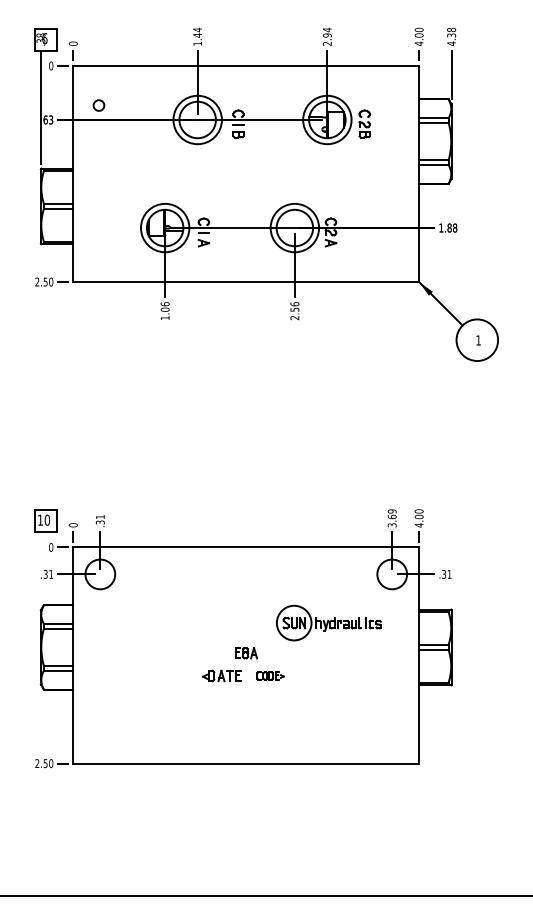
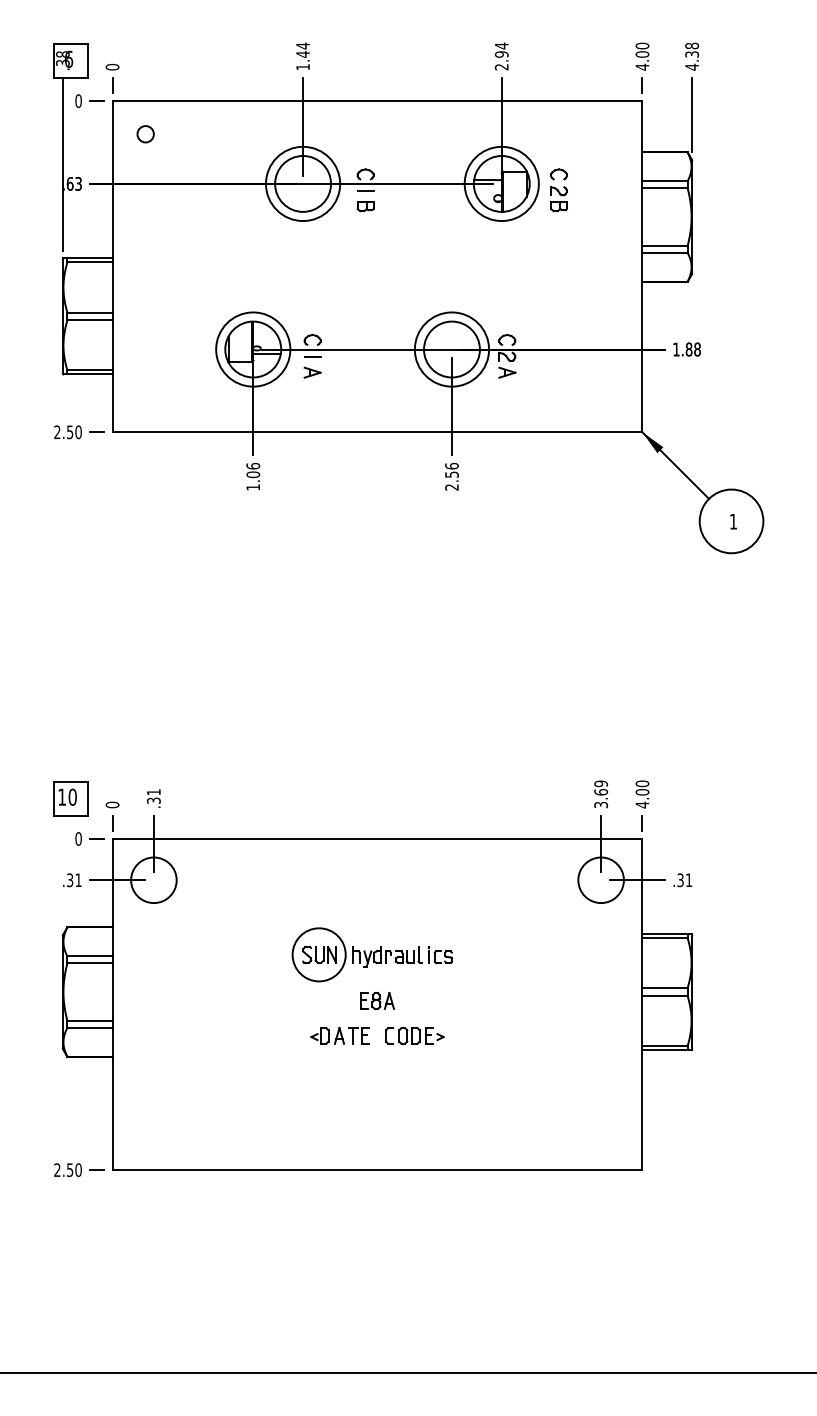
circle: (98, 105) -> (144, 134), moved
part: (328, 622) -> (371, 953), moved
part: (270, 675) -> (414, 1035), size x1.43

